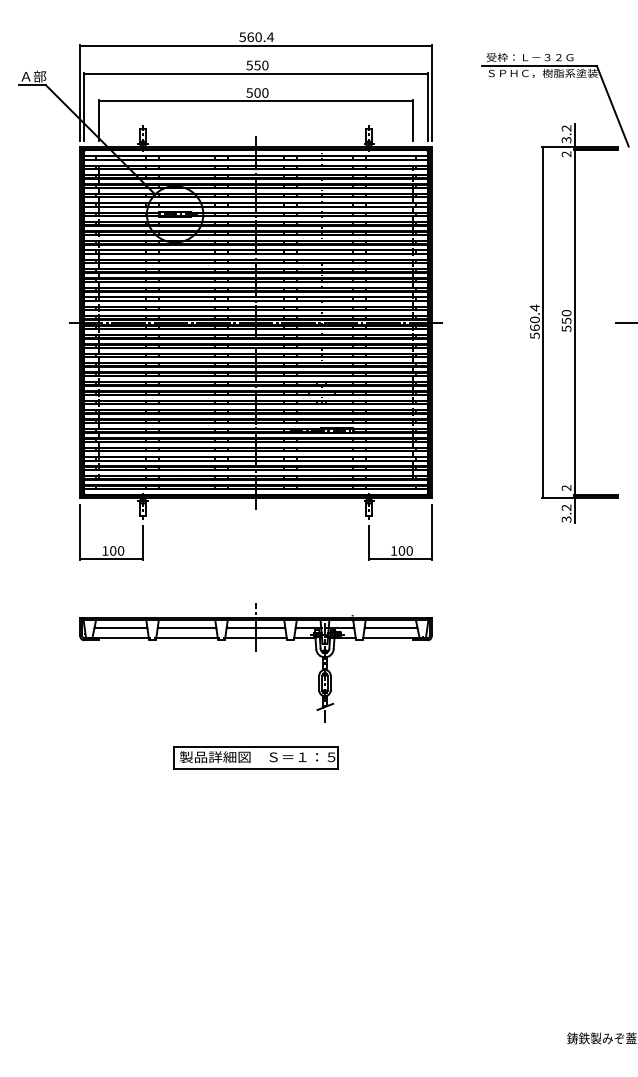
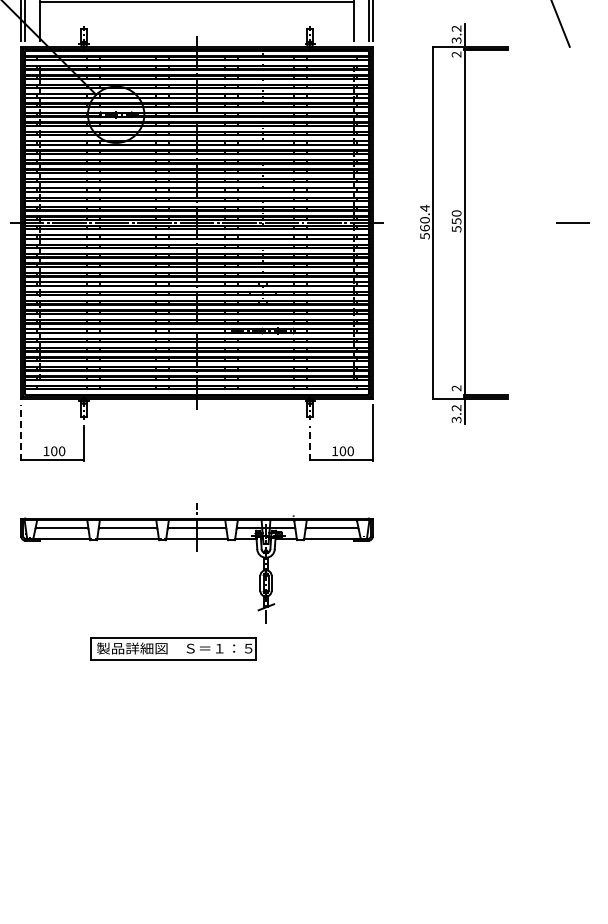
part: (574, 323) -> (464, 223), moved
line: (80, 532) -> (21, 432), solid -> dashed
line: (369, 542) -> (310, 442), solid -> dashed
part: (255, 757) -> (172, 648), moved

